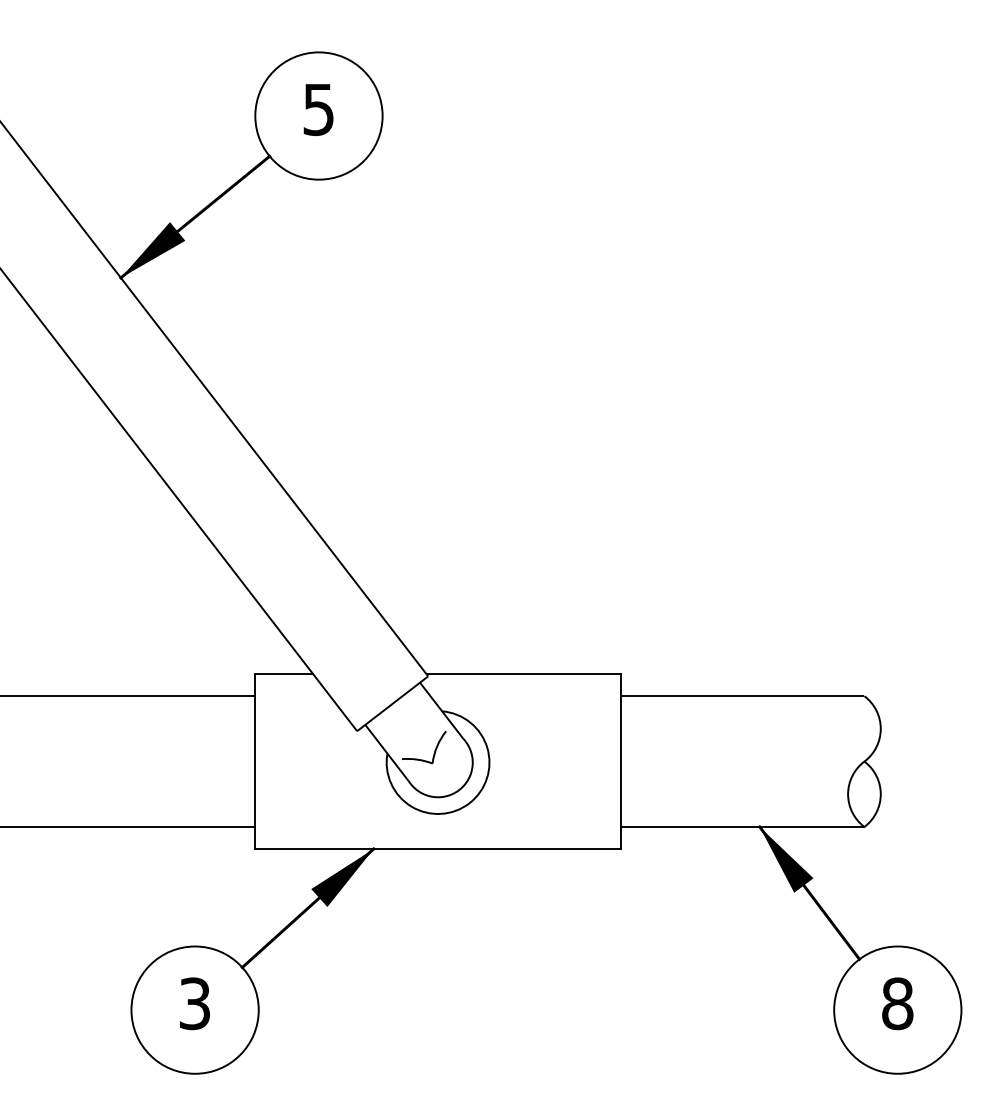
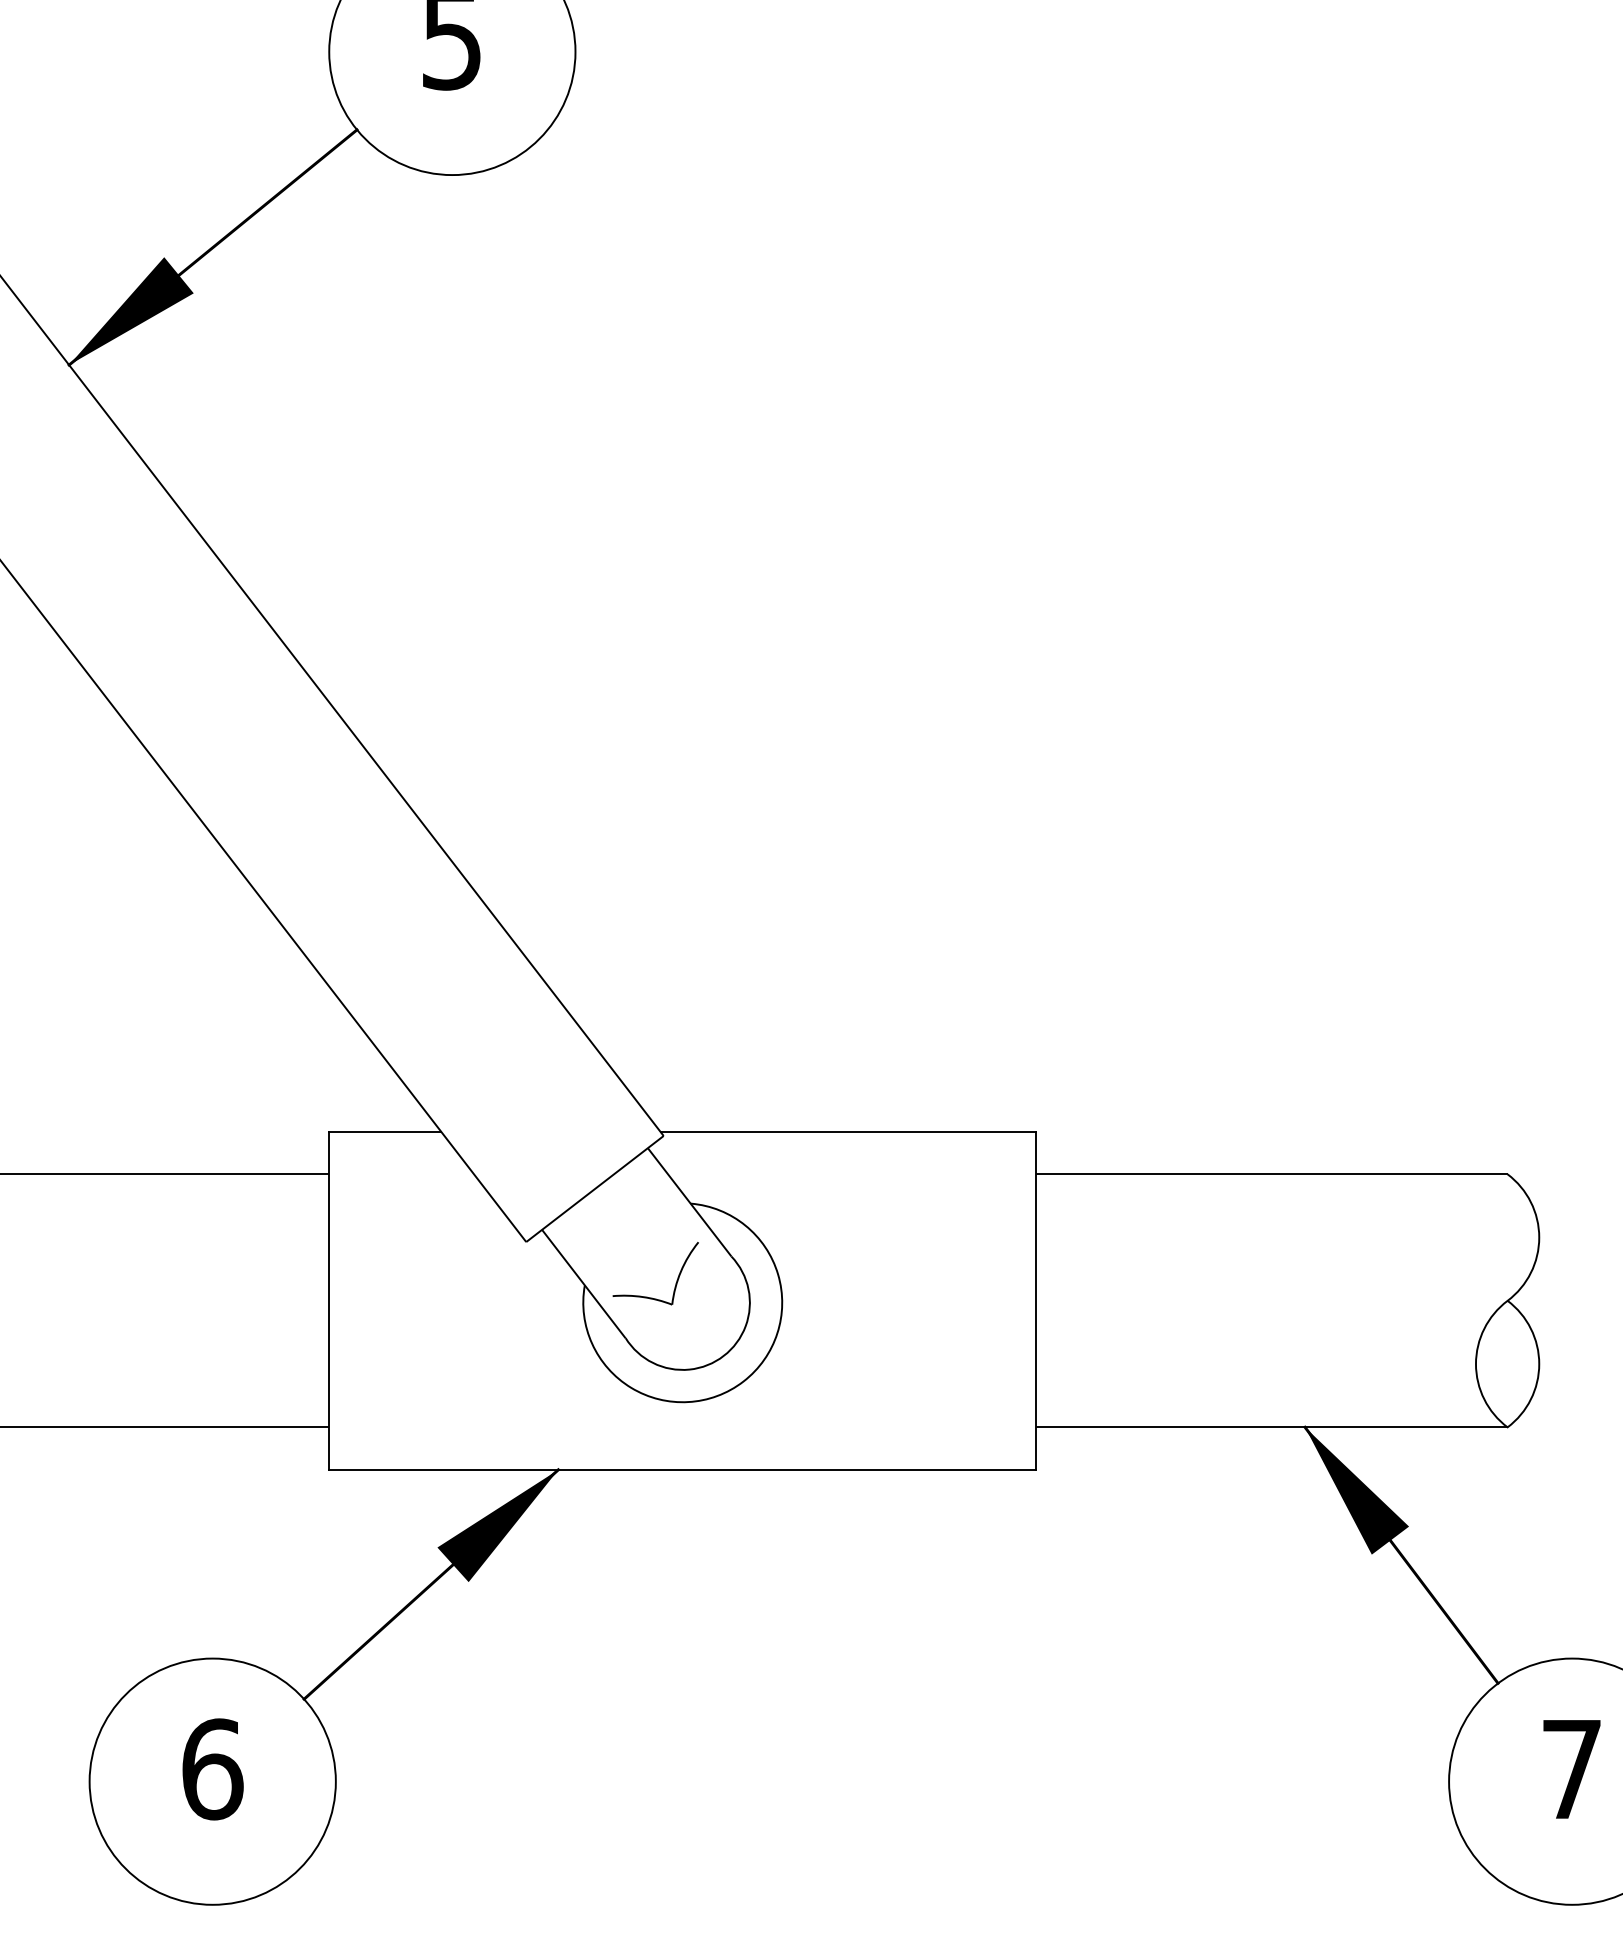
text: (195, 1003) -> (213, 1768), 3 -> 6
text: (897, 1003) -> (1571, 1768), 8 -> 7

